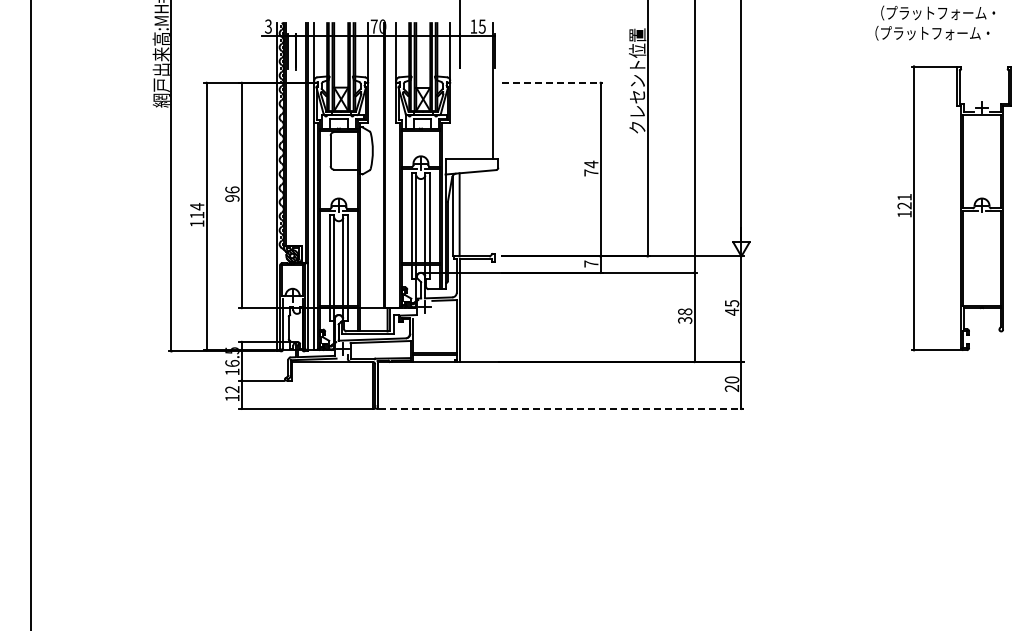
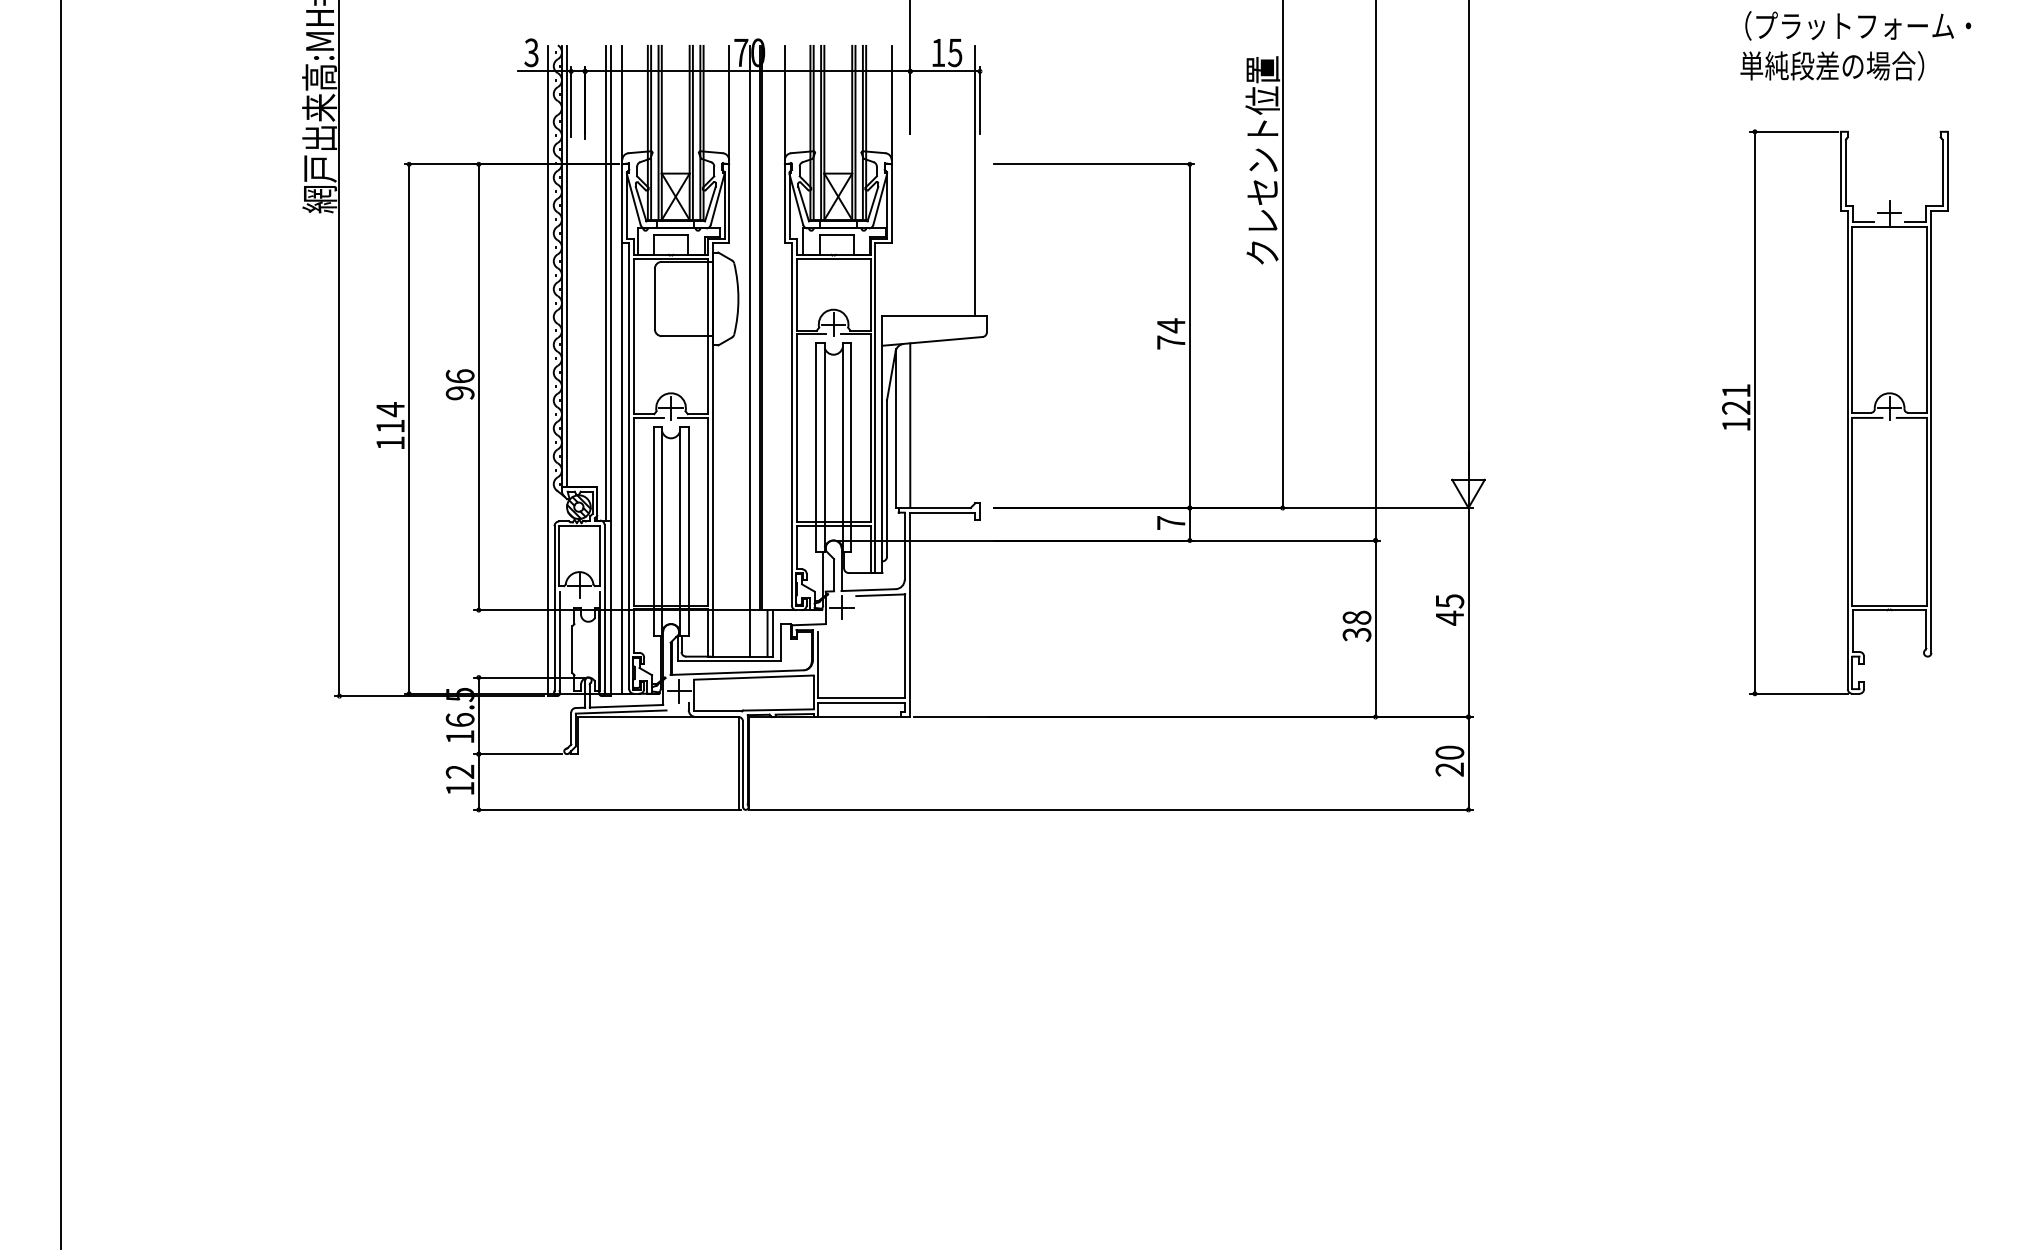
text: (932, 32) -> (1846, 64), （プラットフォーム・ -> 単純段差の場合）
line: (552, 82) -> (1094, 163), dashed -> solid
line: (378, 177) -> (749, 351), added
part: (954, 208) -> (1835, 413), moved
line: (561, 408) -> (1112, 809), dashed -> solid

